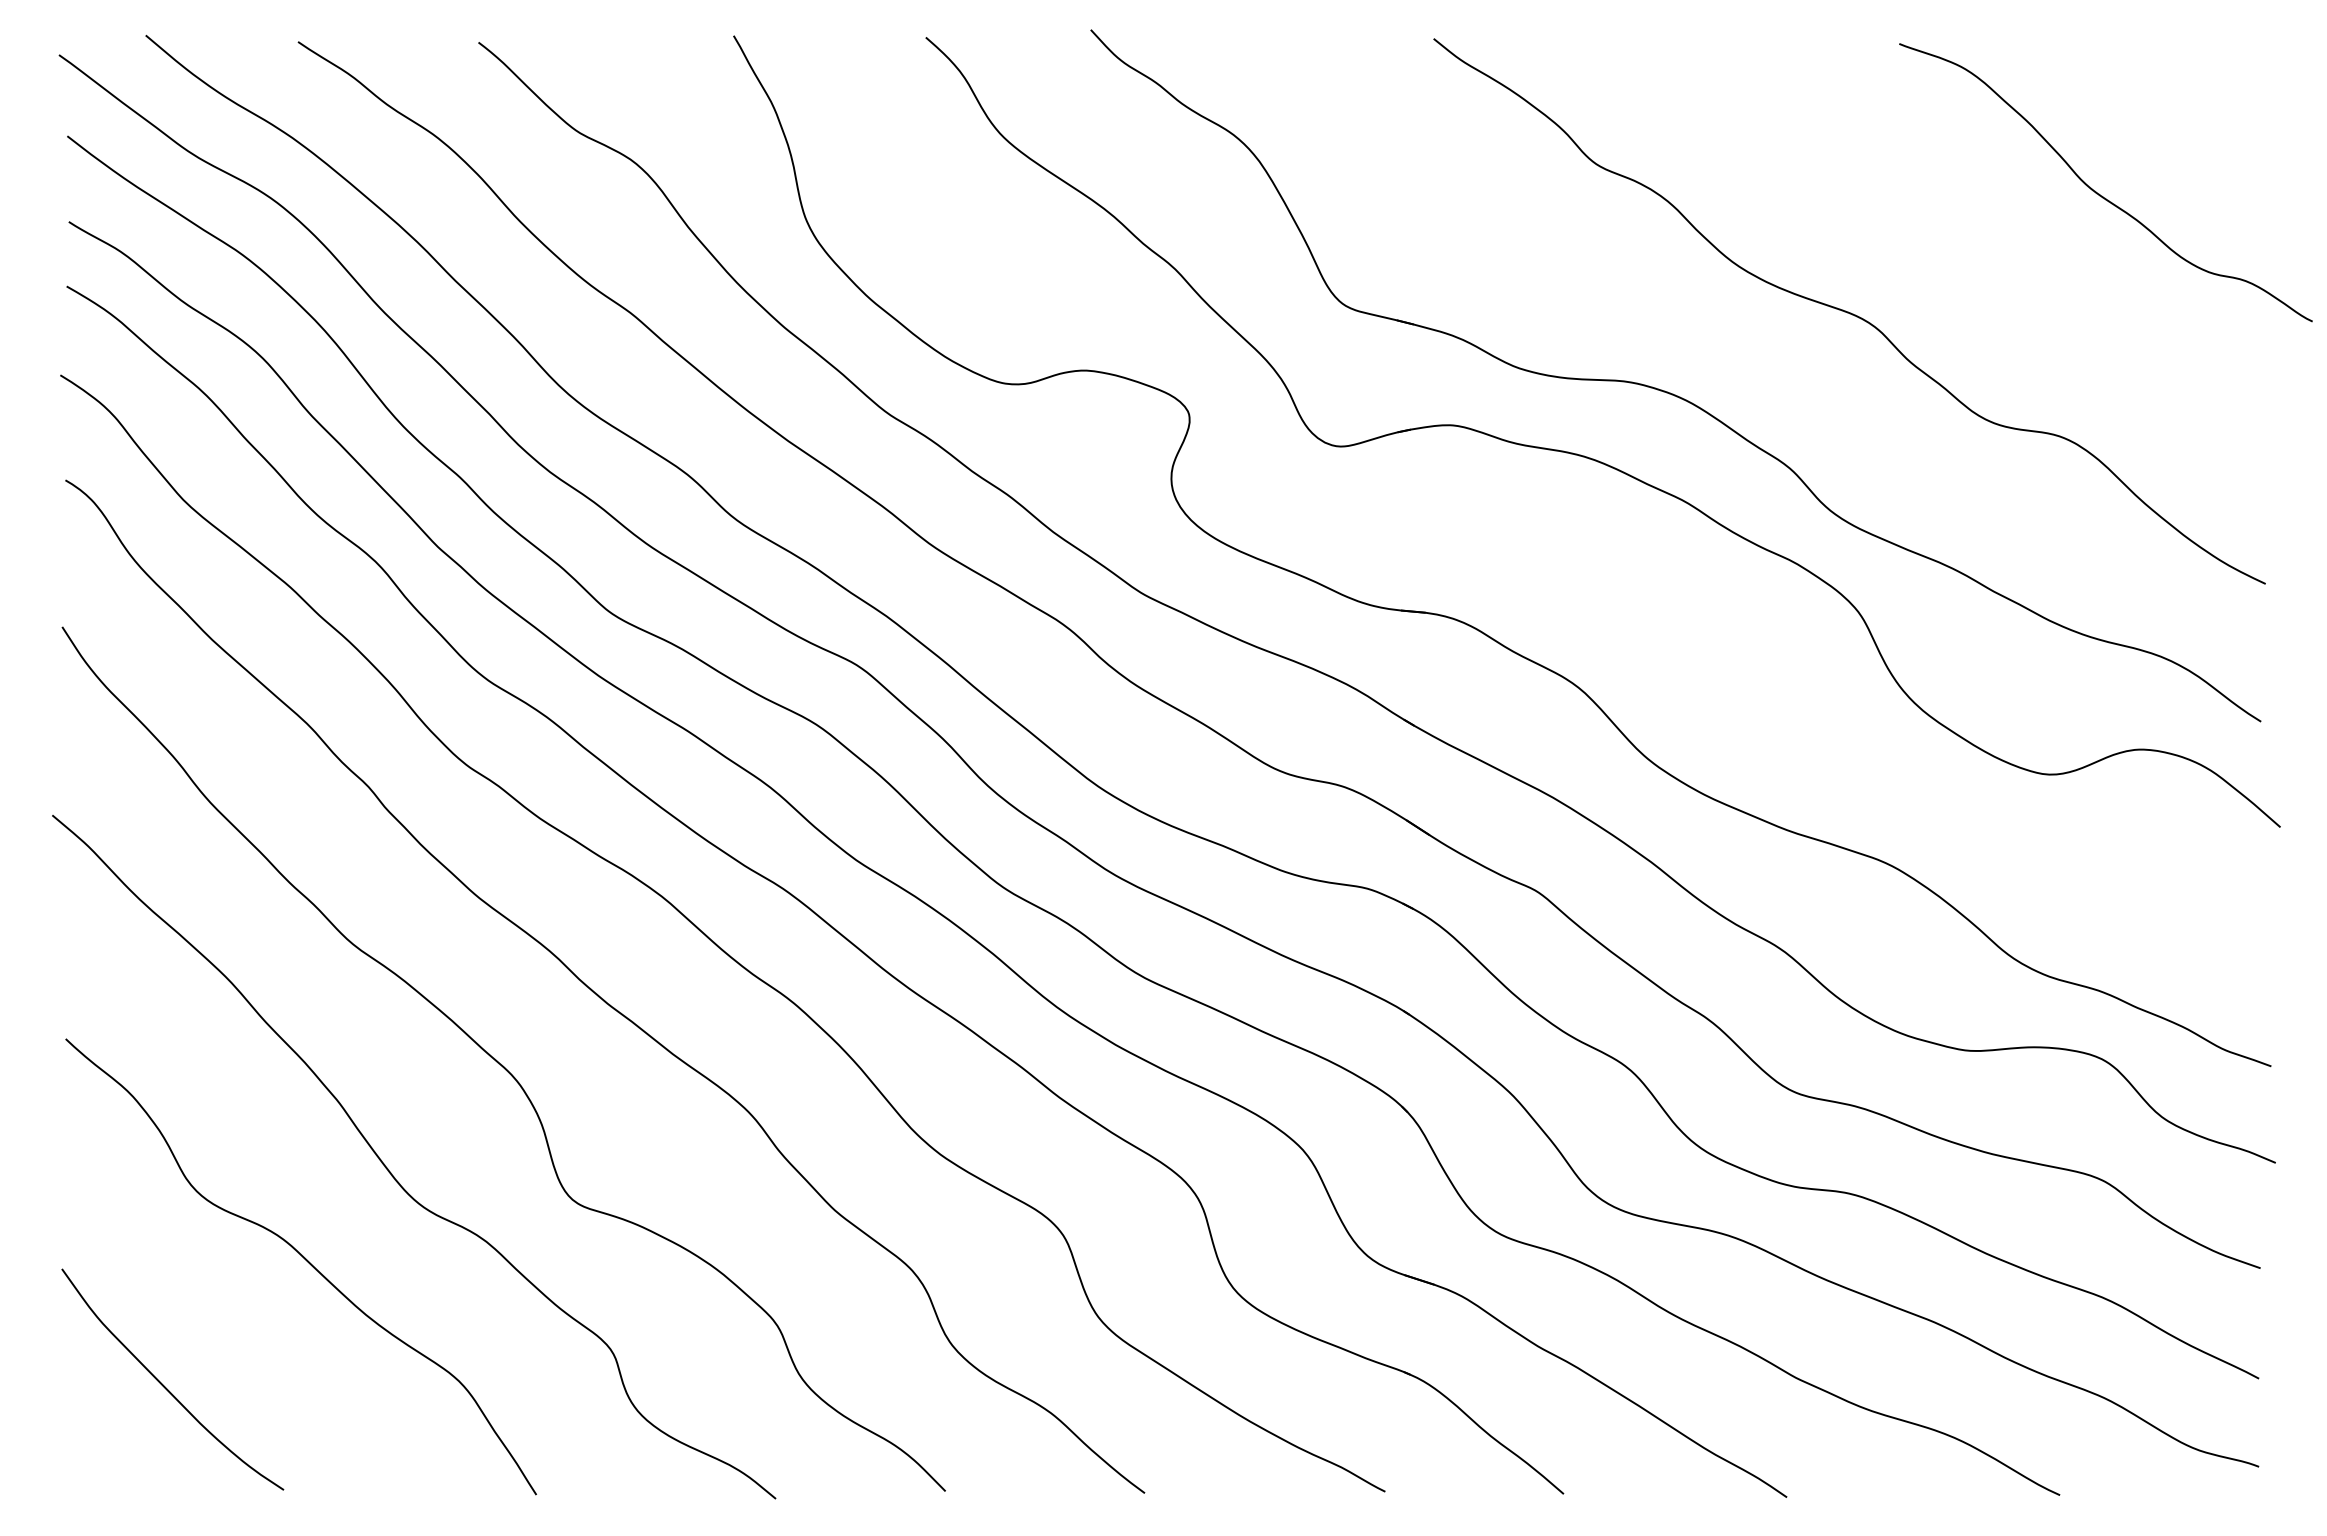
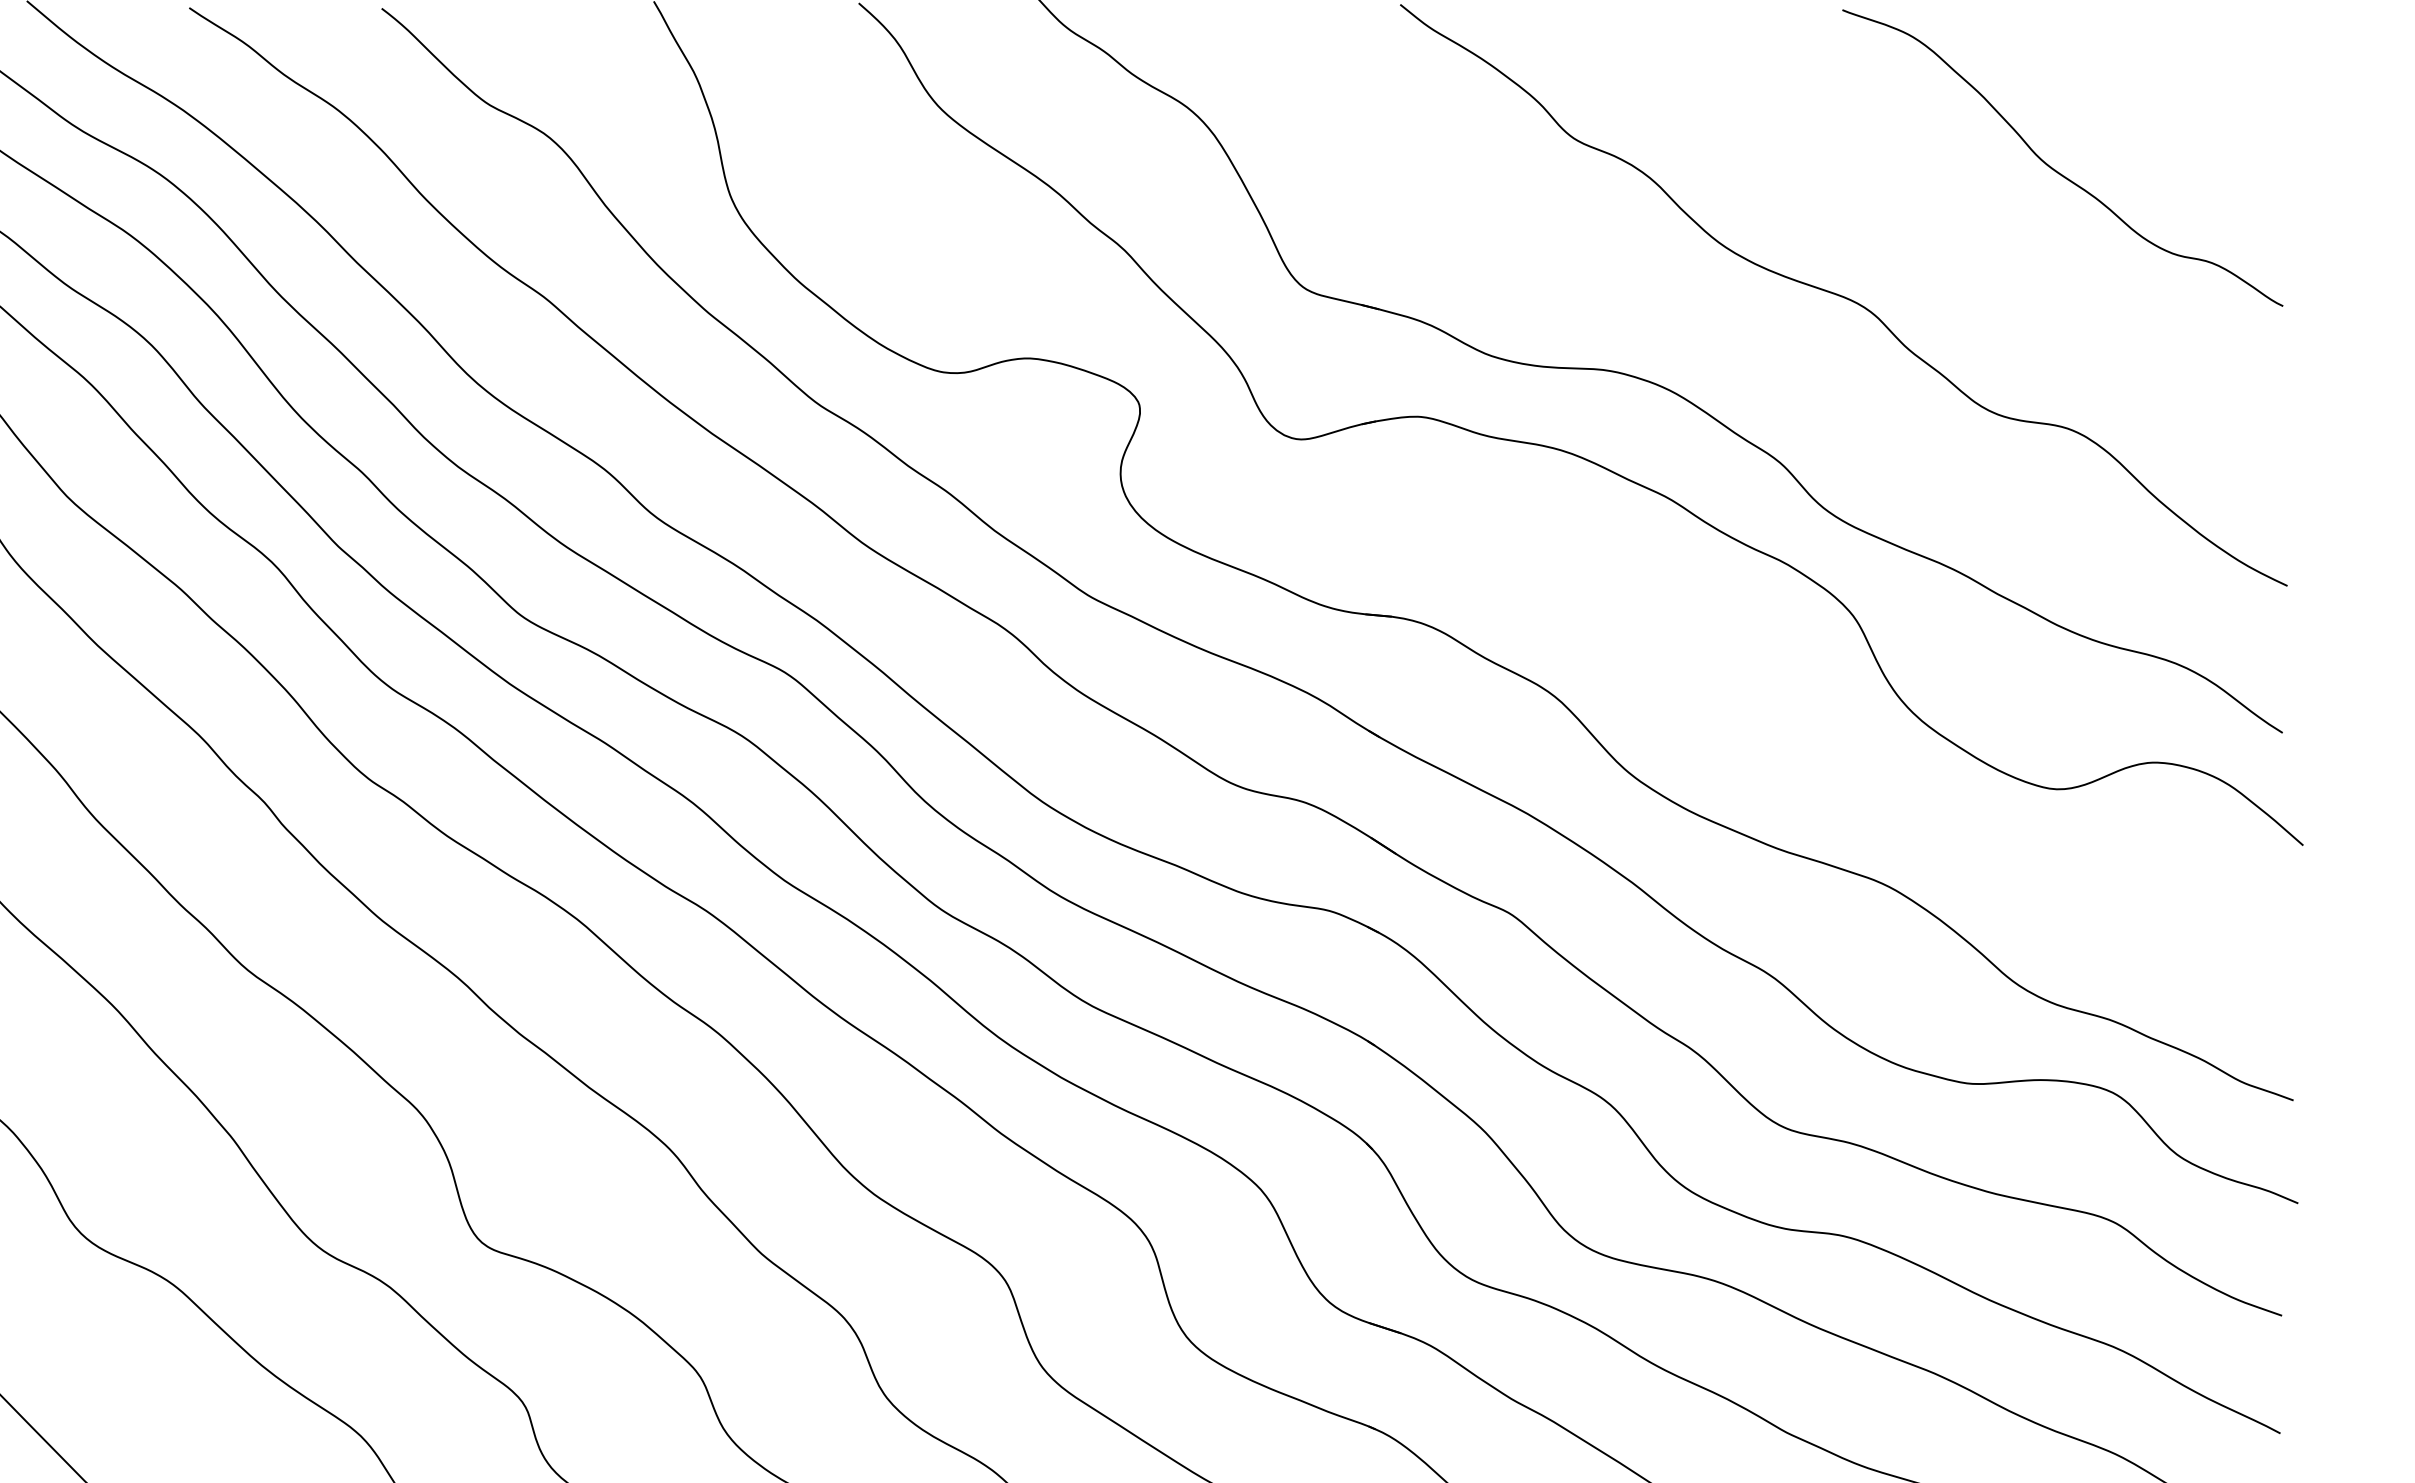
curve: (2099, 193) -> (2055, 169), moved

